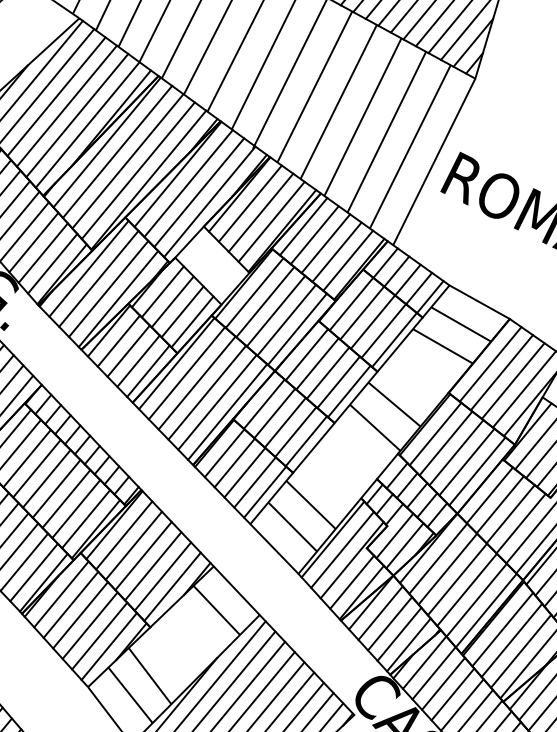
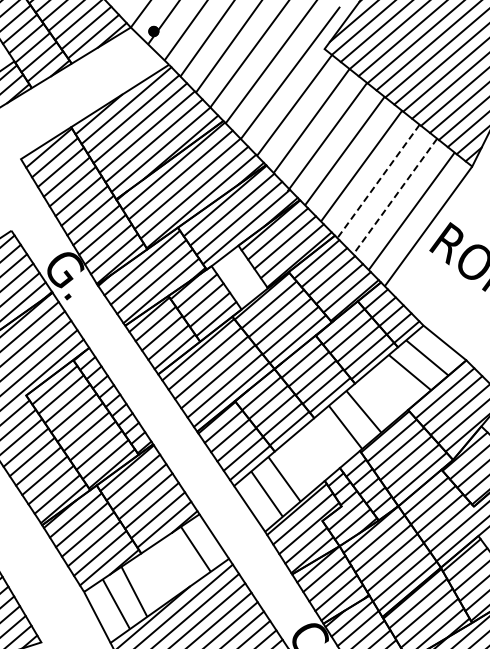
line: (362, 117) -> (378, 181), solid -> dashed
line: (387, 132) -> (395, 196), solid -> dashed

